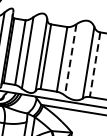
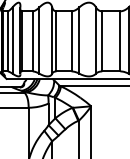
line: (70, 60) -> (79, 41), dashed -> solid
line: (95, 64) -> (102, 41), dashed -> solid

